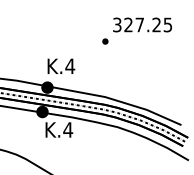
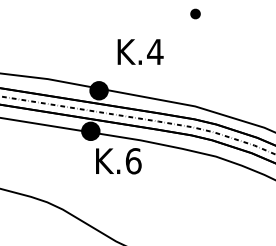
text: (61, 65) -> (140, 50), moved
text: (68, 129) -> (134, 160), K.4 -> K.6

